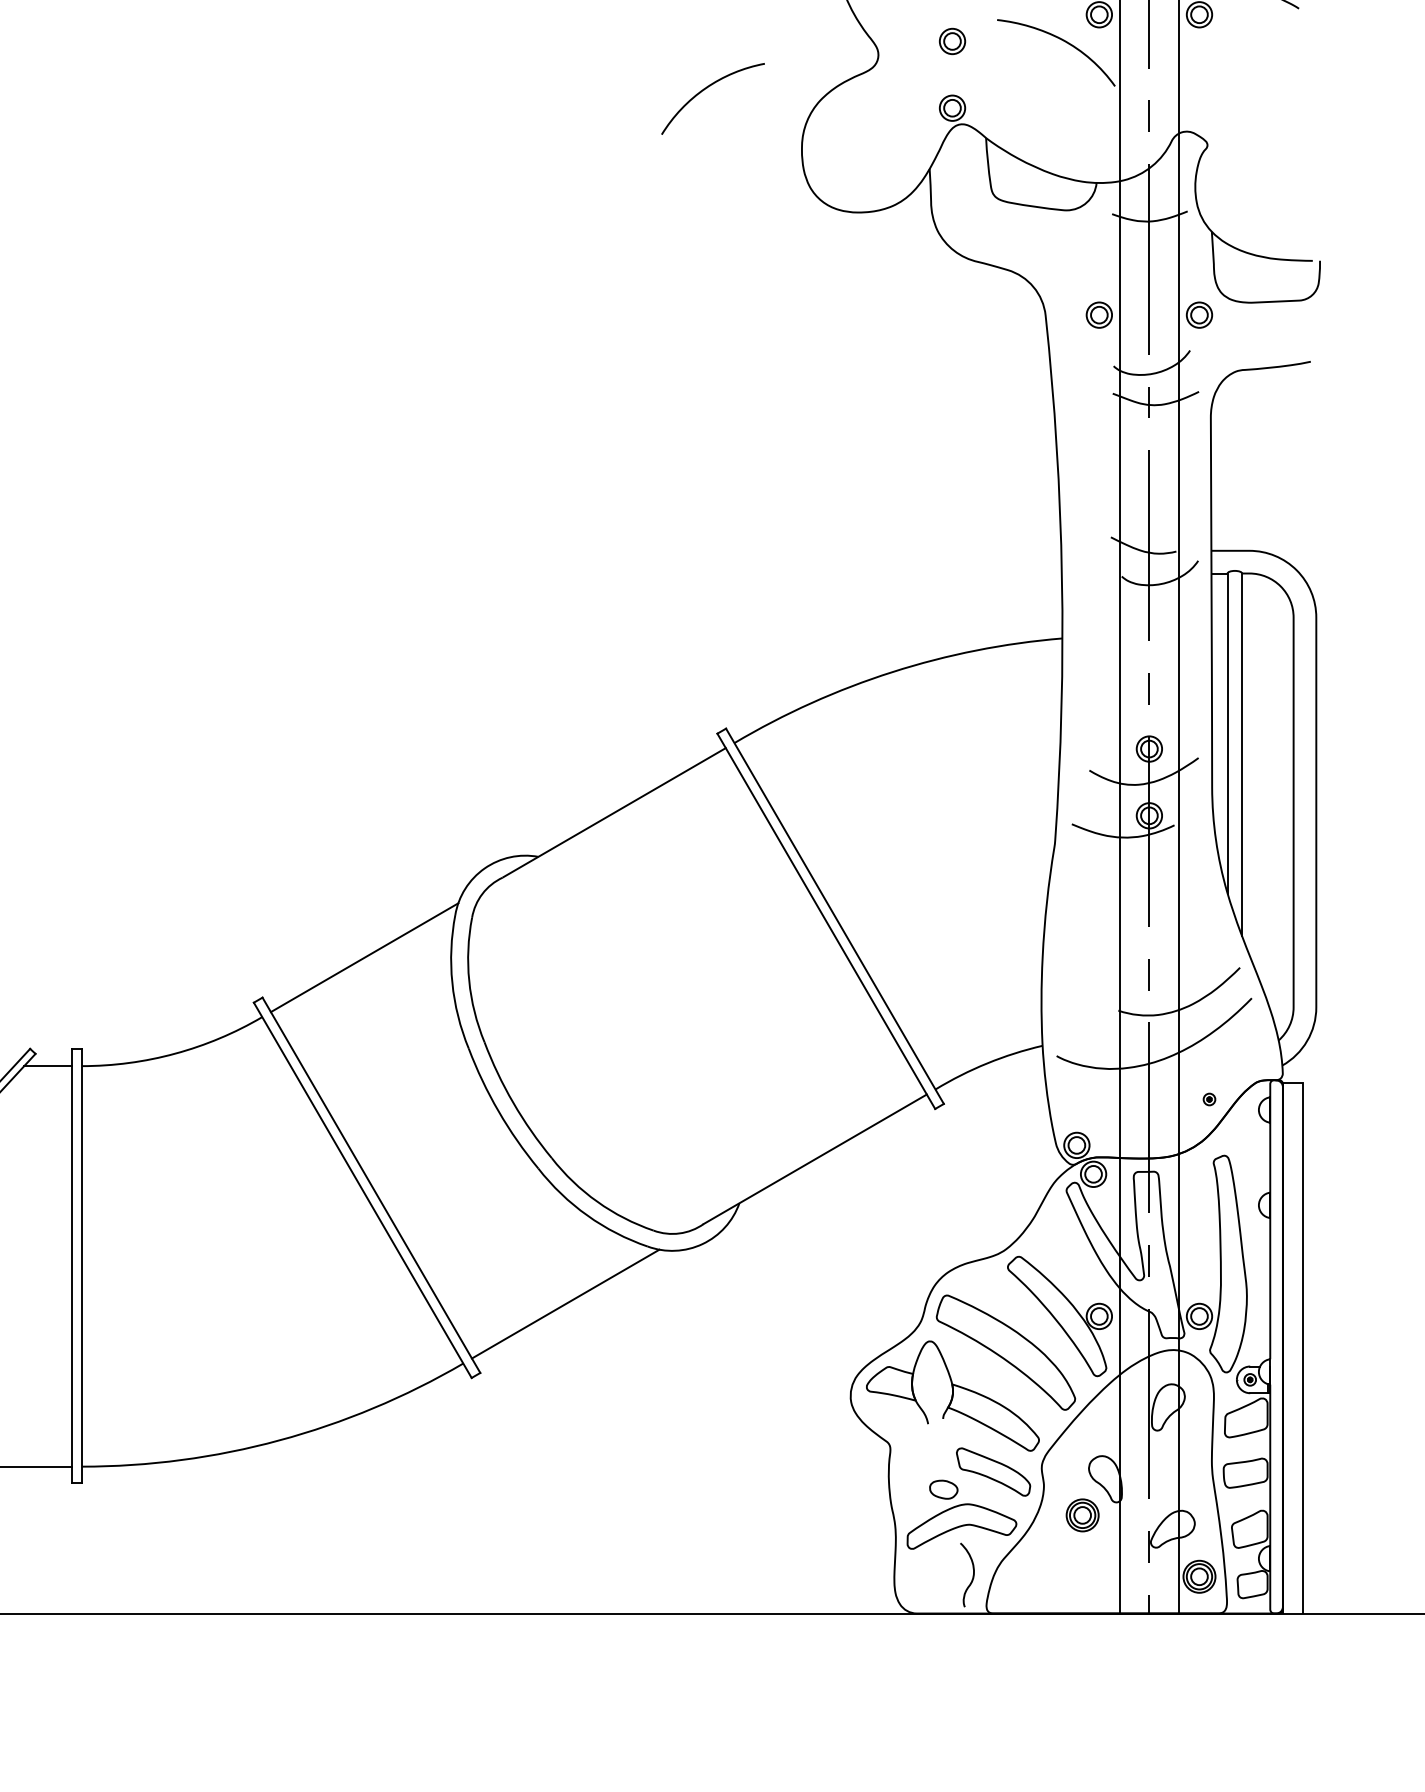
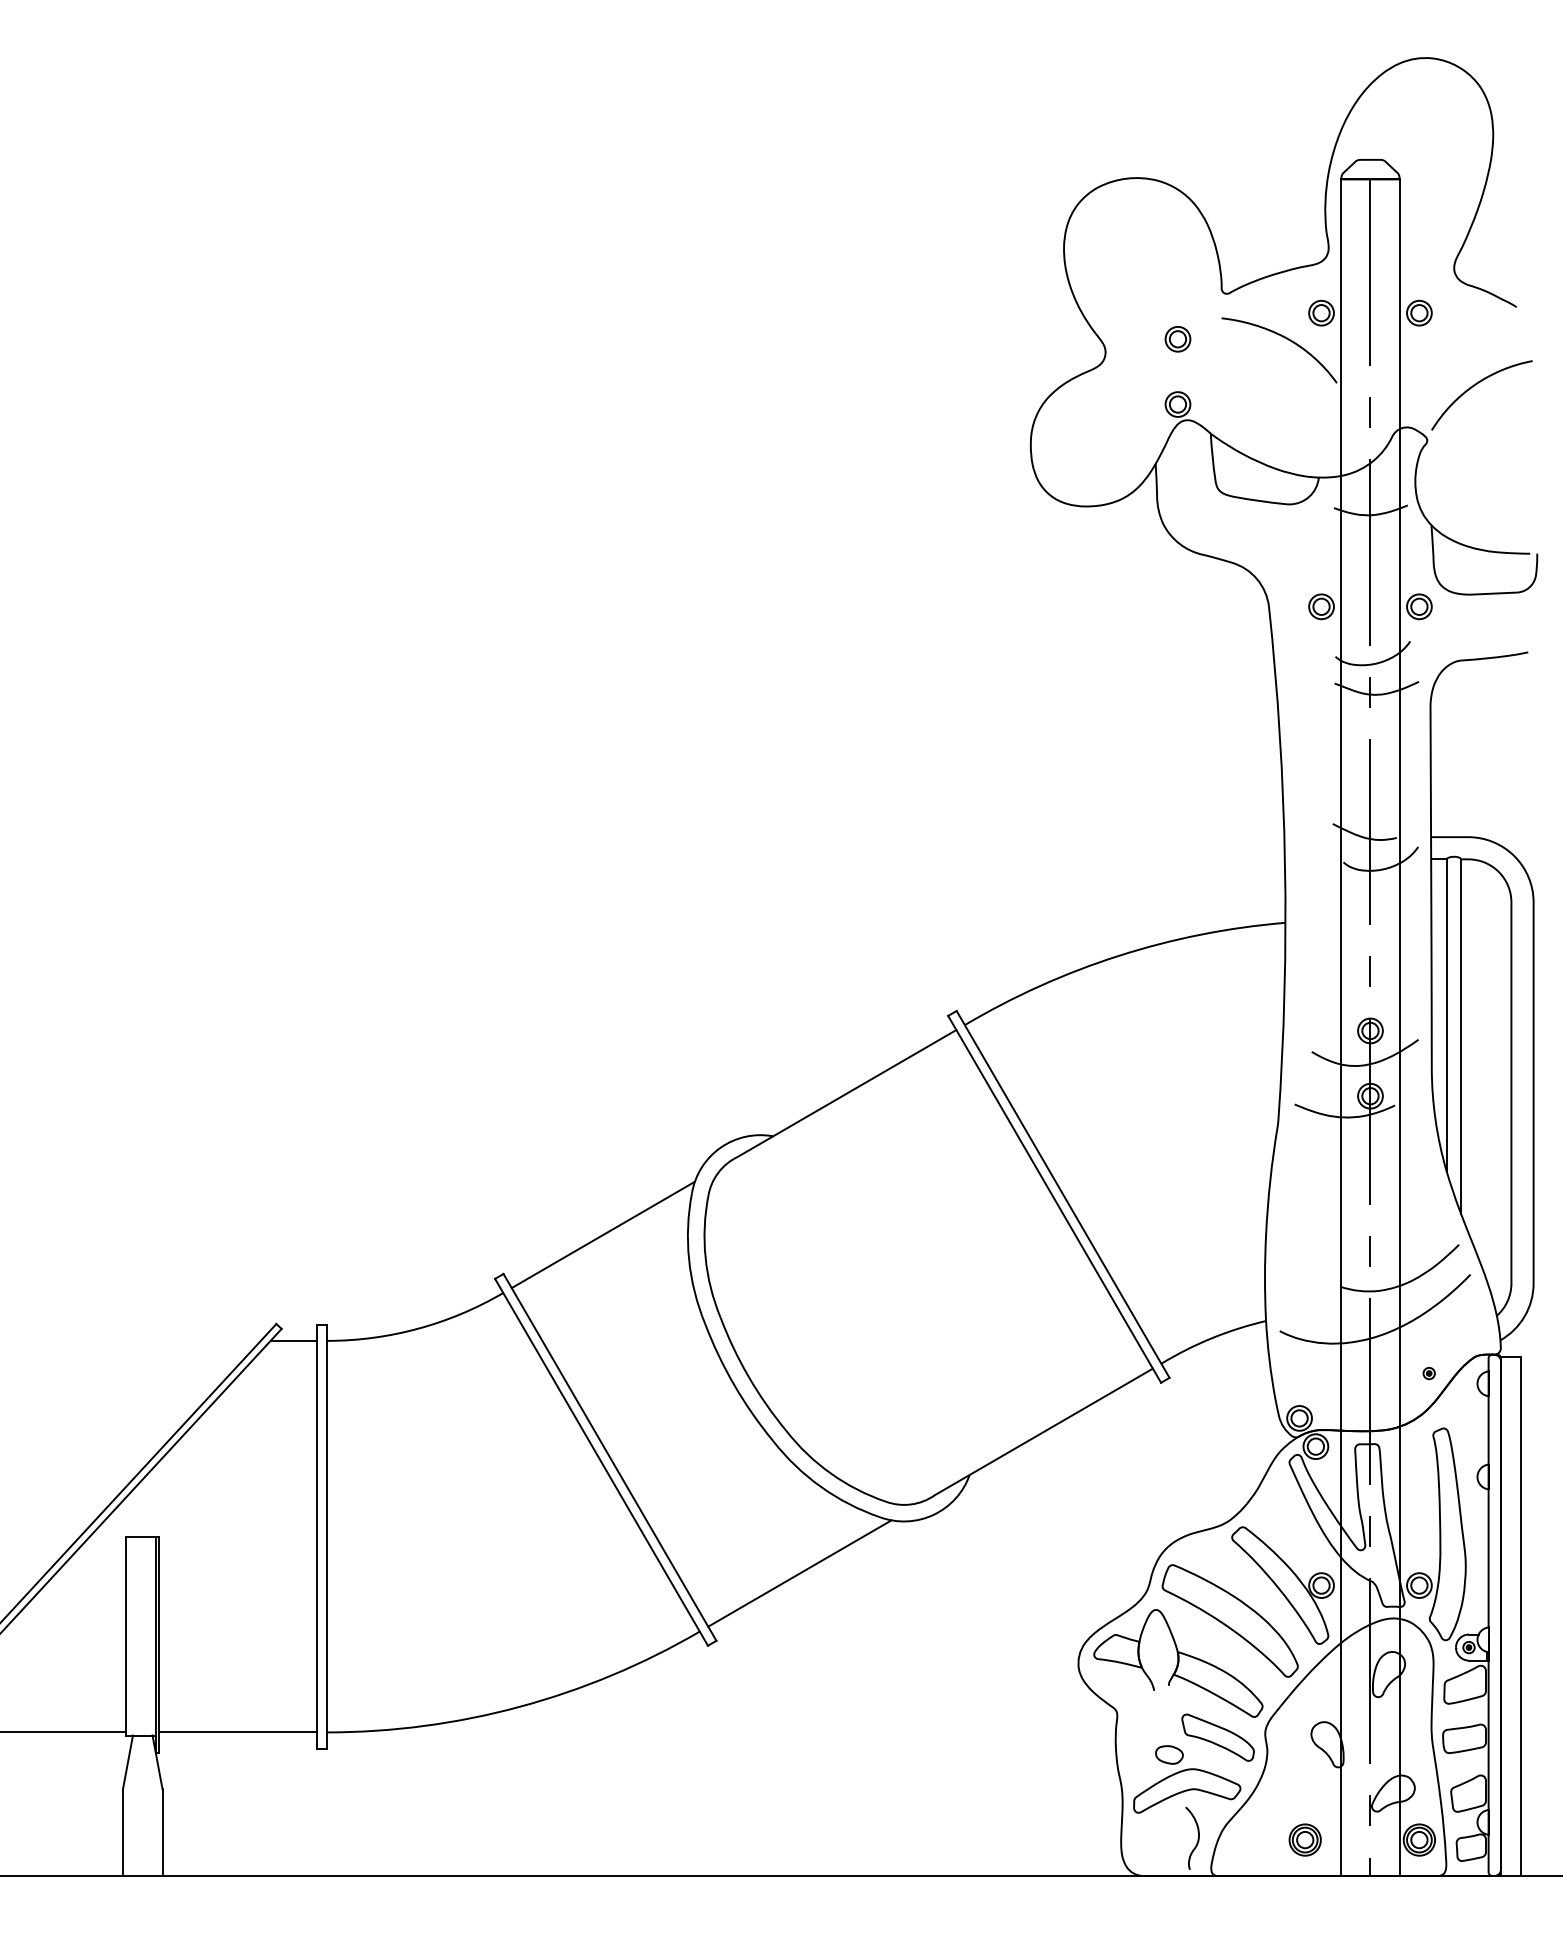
arc: (704, 90) -> (1473, 387), moved
part: (1081, 1514) -> (1304, 1839), moved

